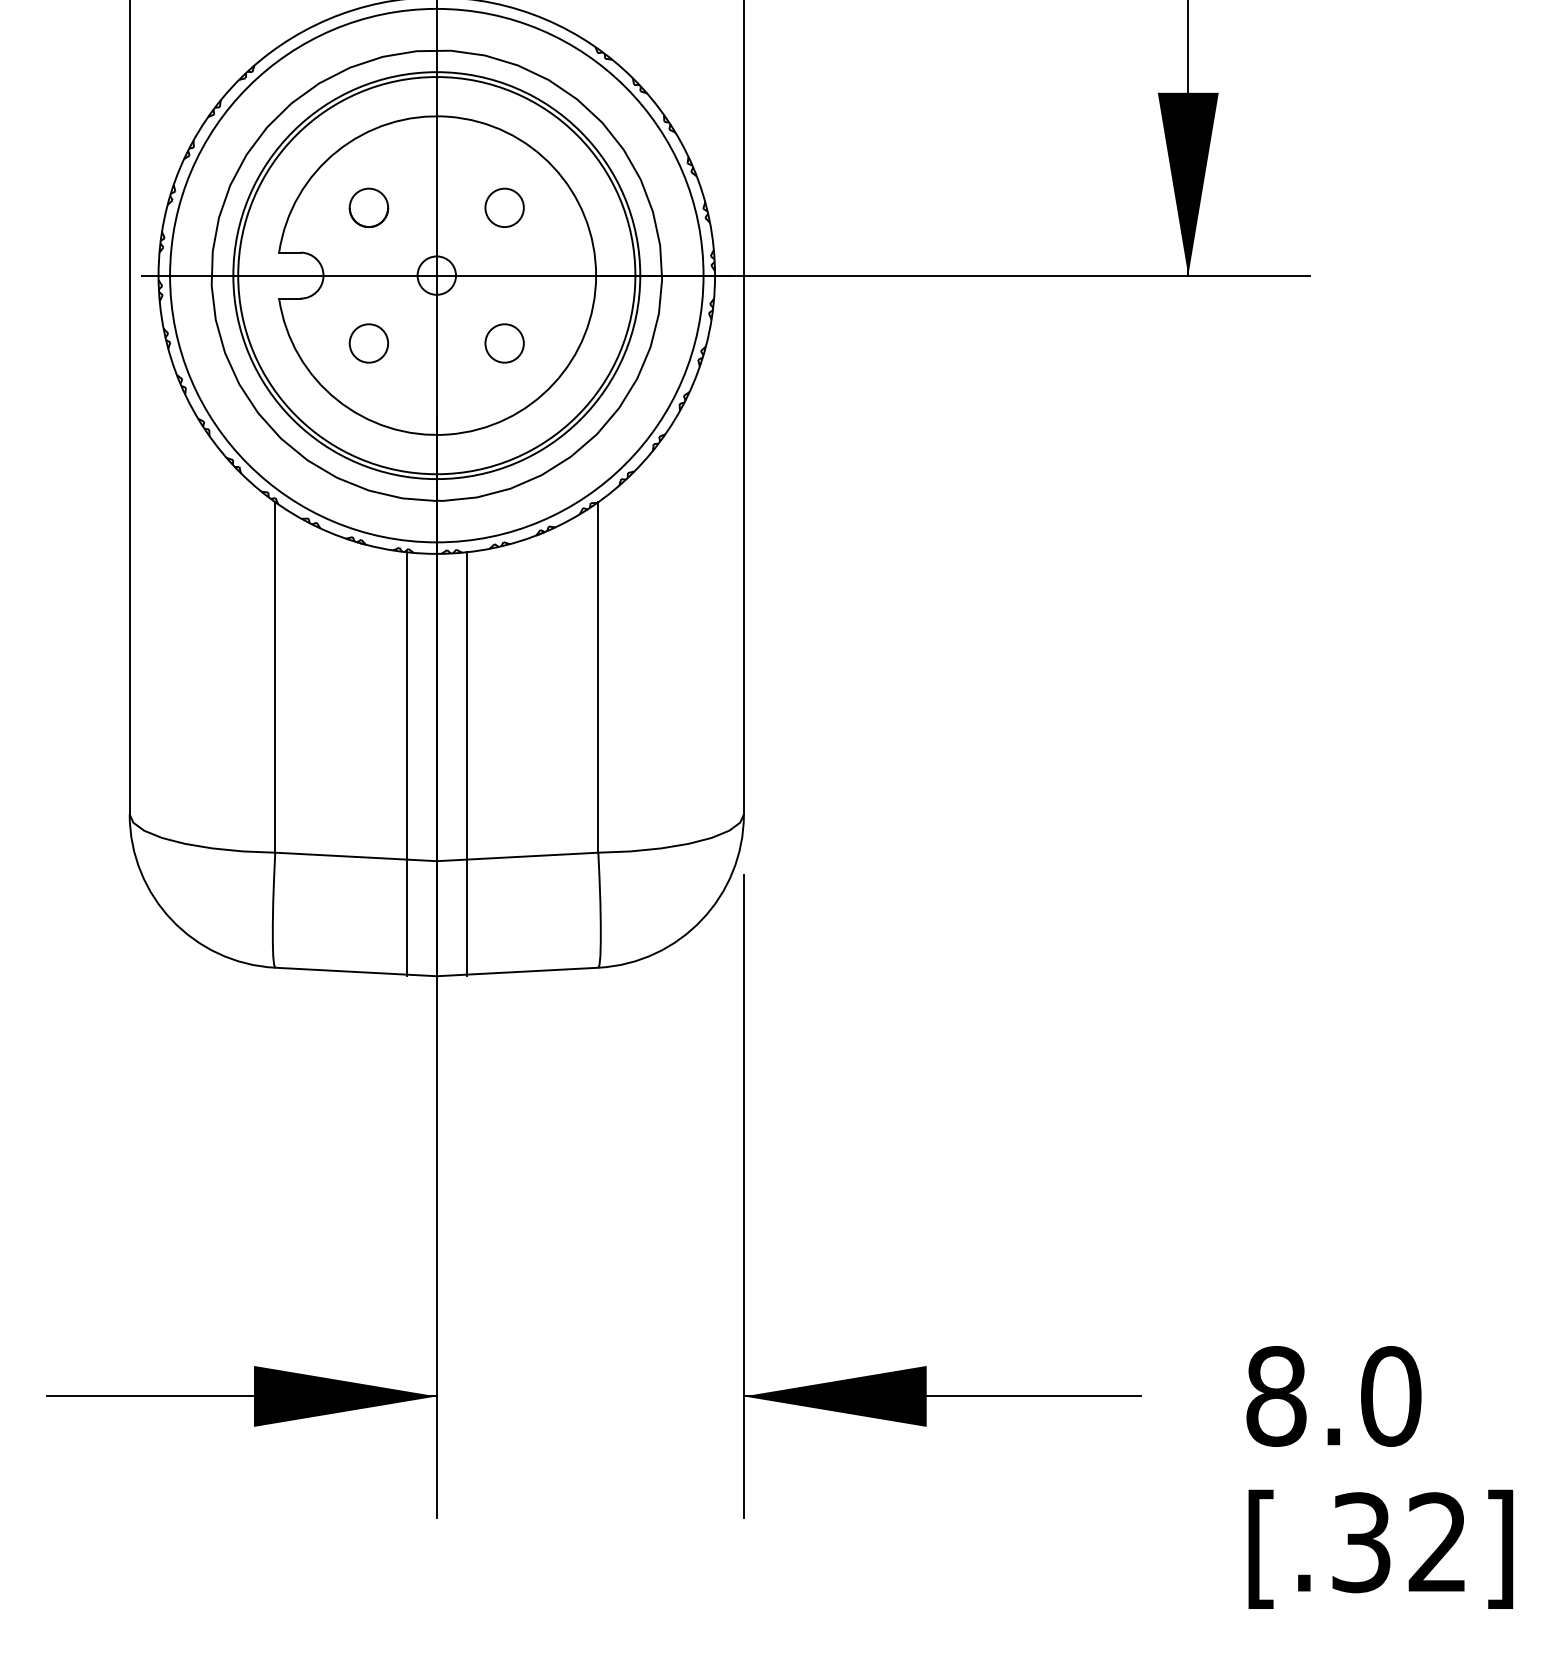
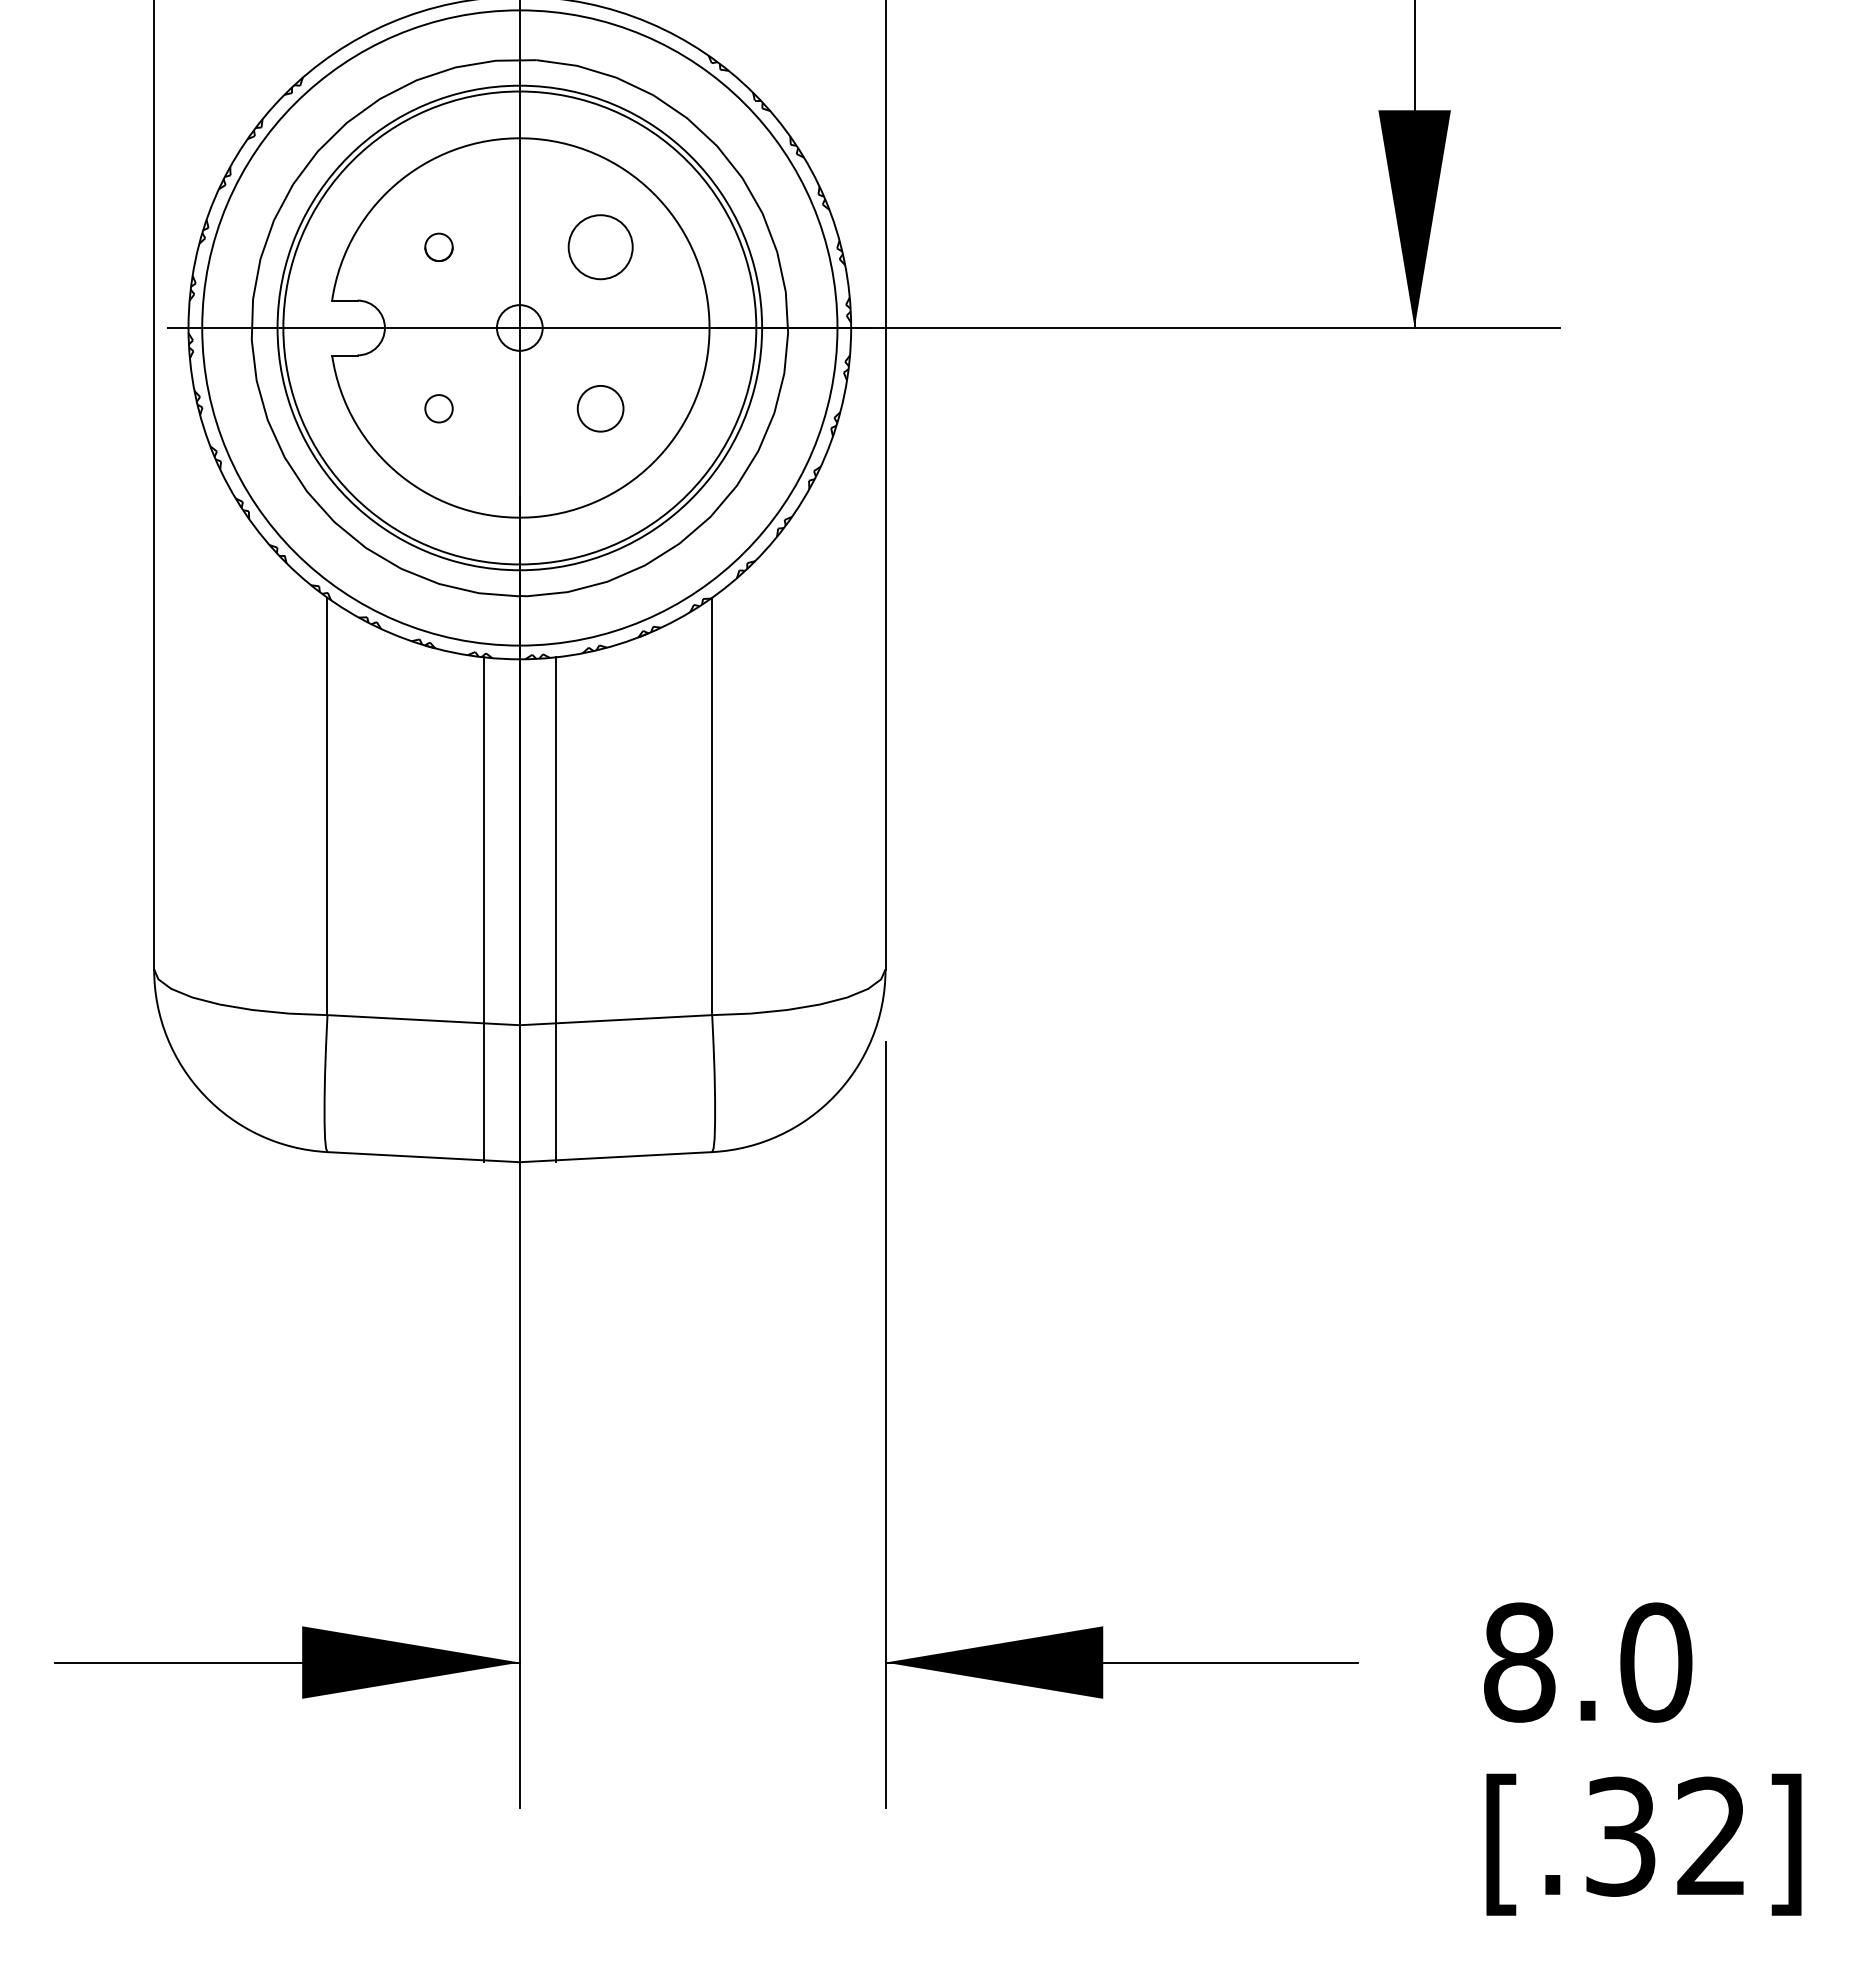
part: (368, 208) -> (438, 247), size x0.6
circle: (504, 208) -> (600, 247), size x1.4
circle: (368, 343) -> (438, 408), size x0.6

